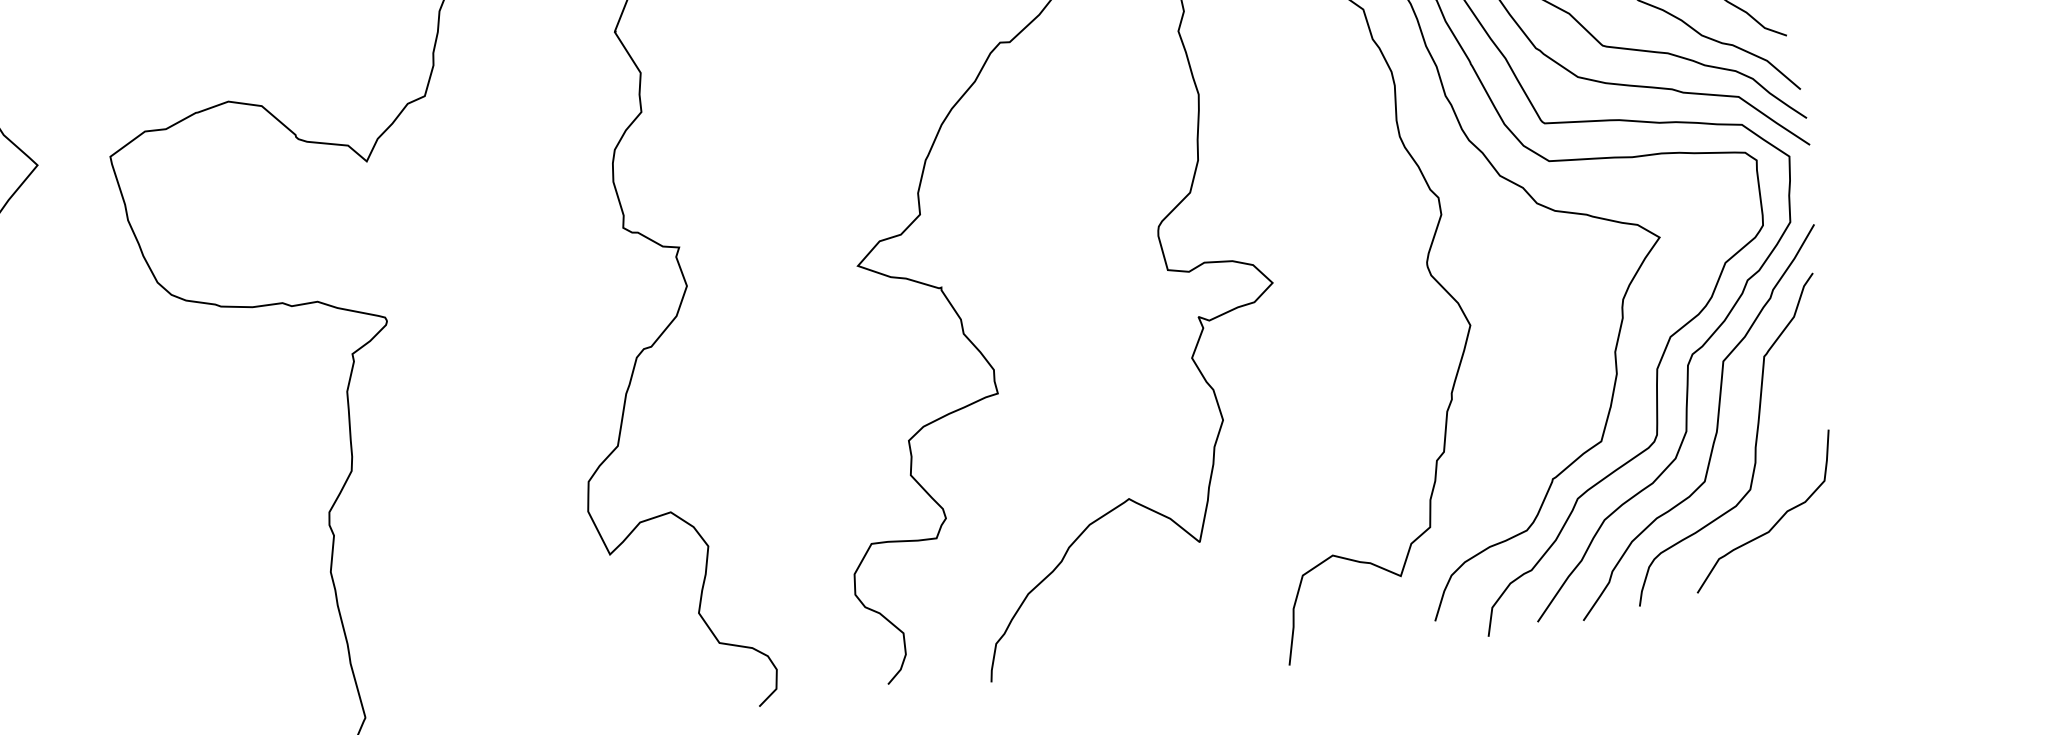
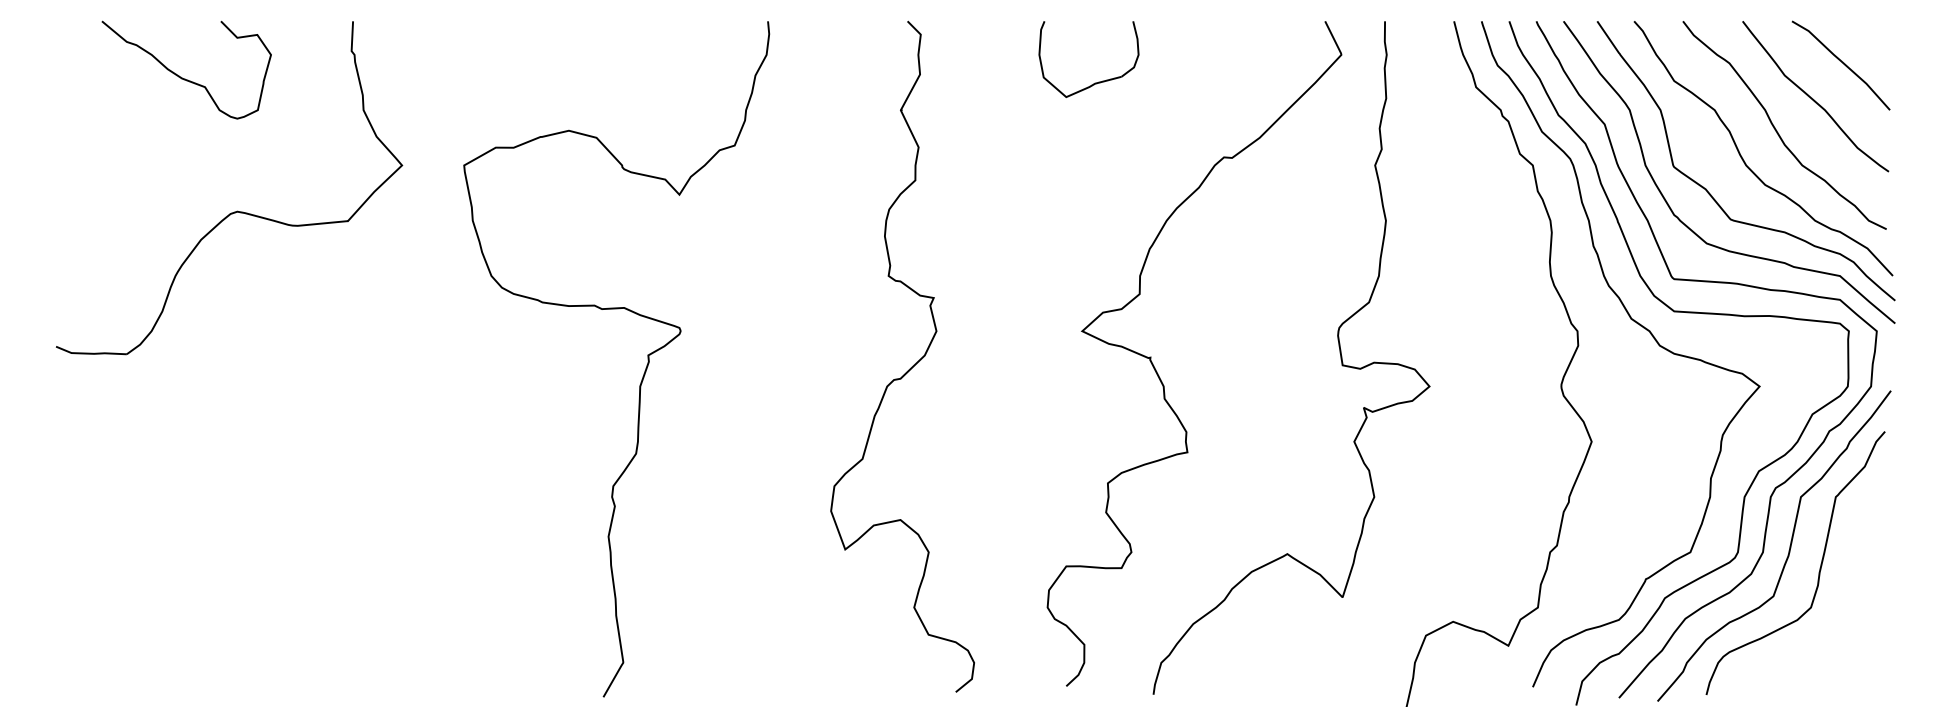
curve: (1777, 520) -> (1830, 636), removed

